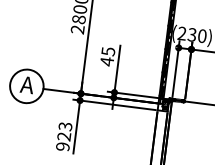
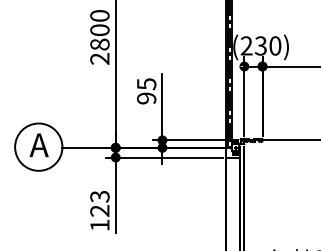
text: (106, 61) -> (146, 98), 45 -> 95
text: (62, 146) -> (99, 225), 923 -> 123

